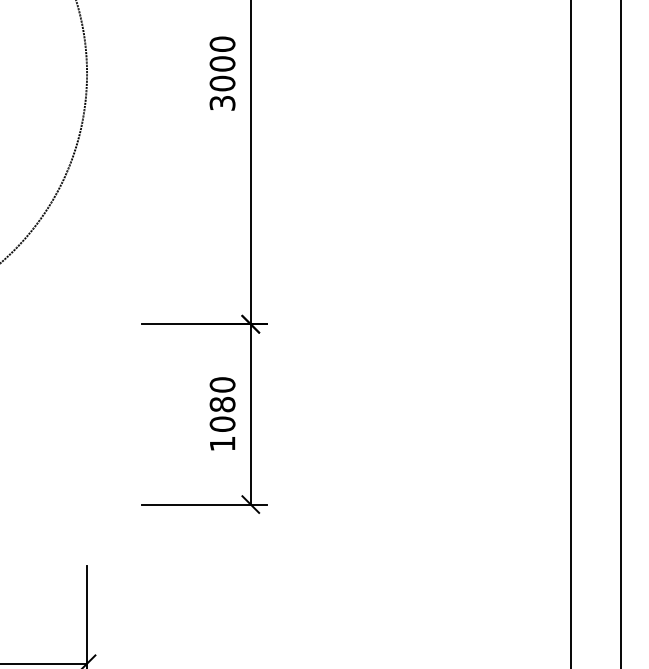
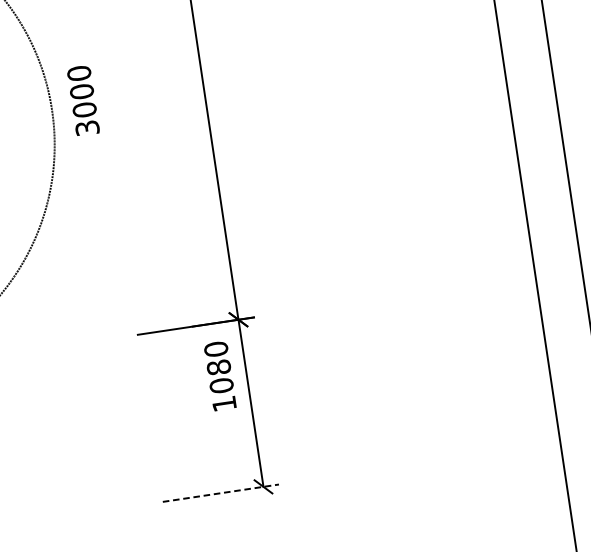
text: (222, 73) -> (83, 100), moved
text: (222, 413) -> (220, 375), moved
line: (204, 504) -> (220, 493), solid -> dashed

